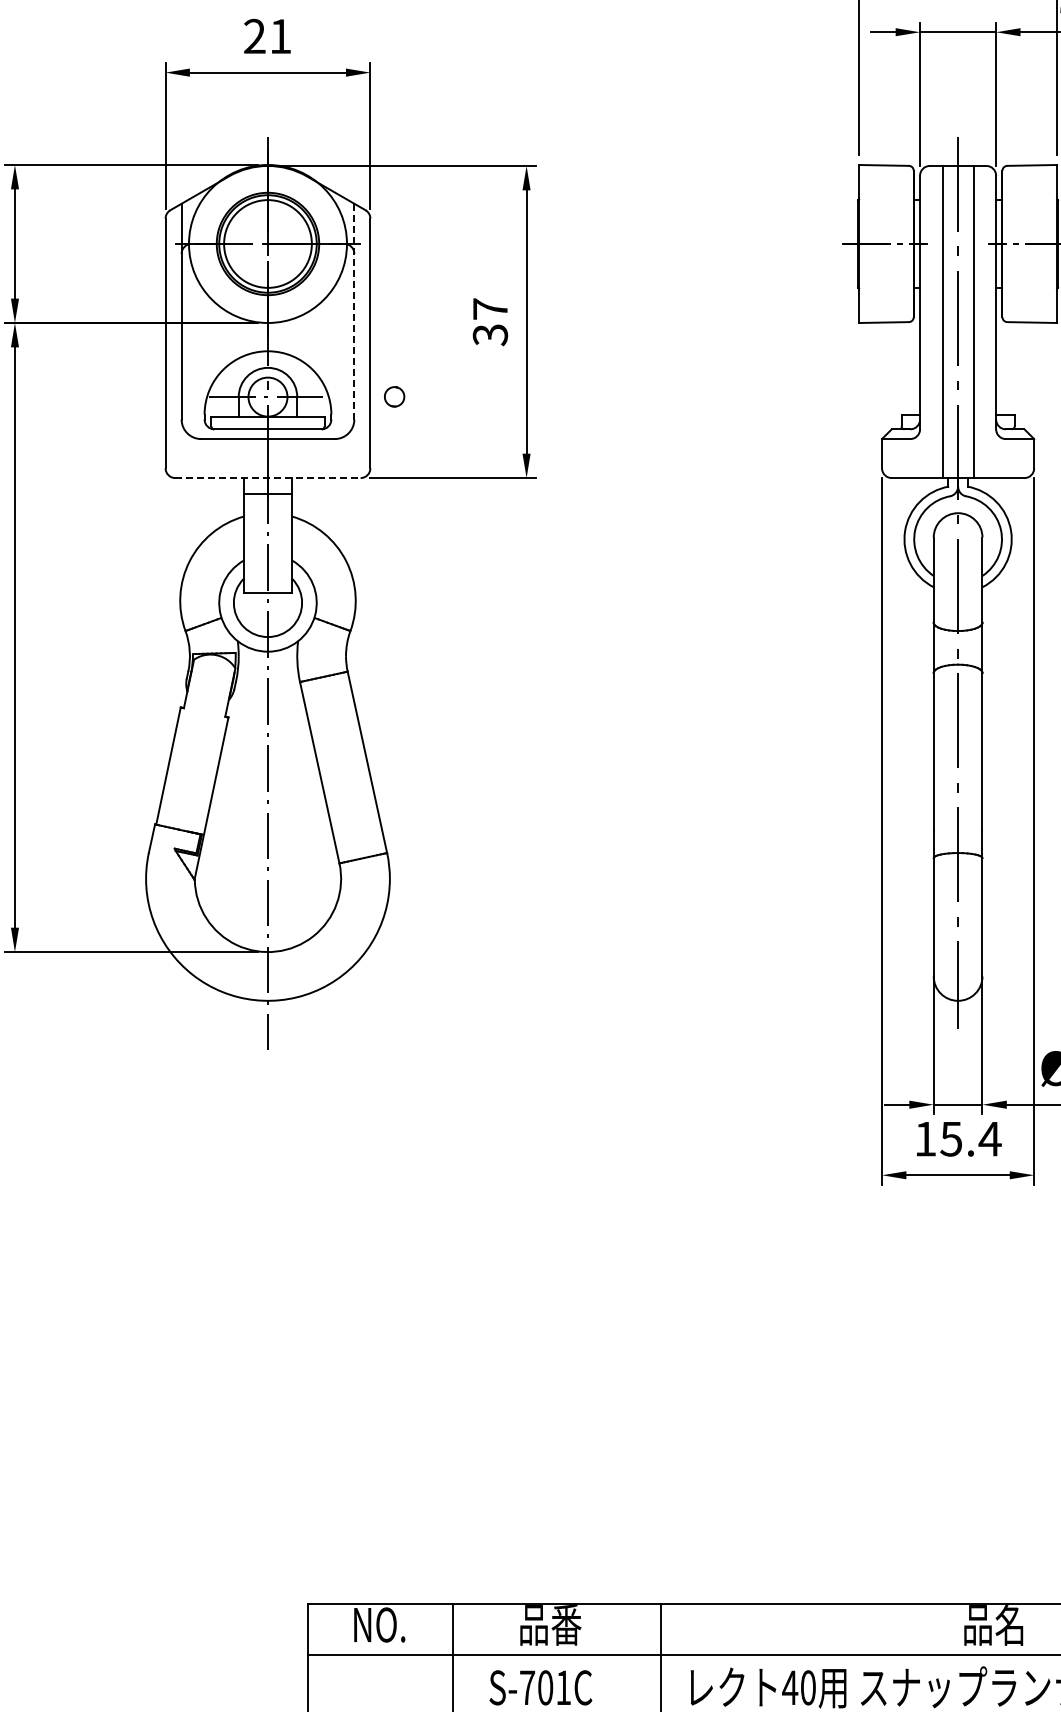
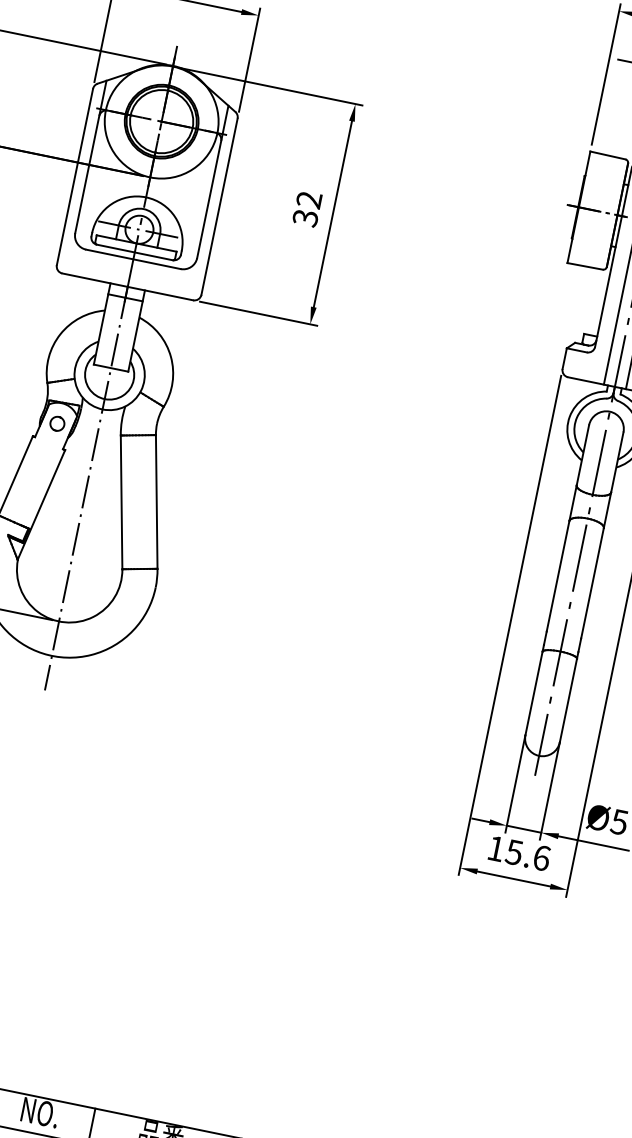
text: (489, 308) -> (308, 199), 37 -> 32
line: (354, 311) -> (212, 181), dashed -> solid
part: (394, 396) -> (57, 423), moved
line: (267, 478) -> (127, 287), dashed -> solid
text: (989, 1138) -> (541, 857), 15.4 -> 15.6

